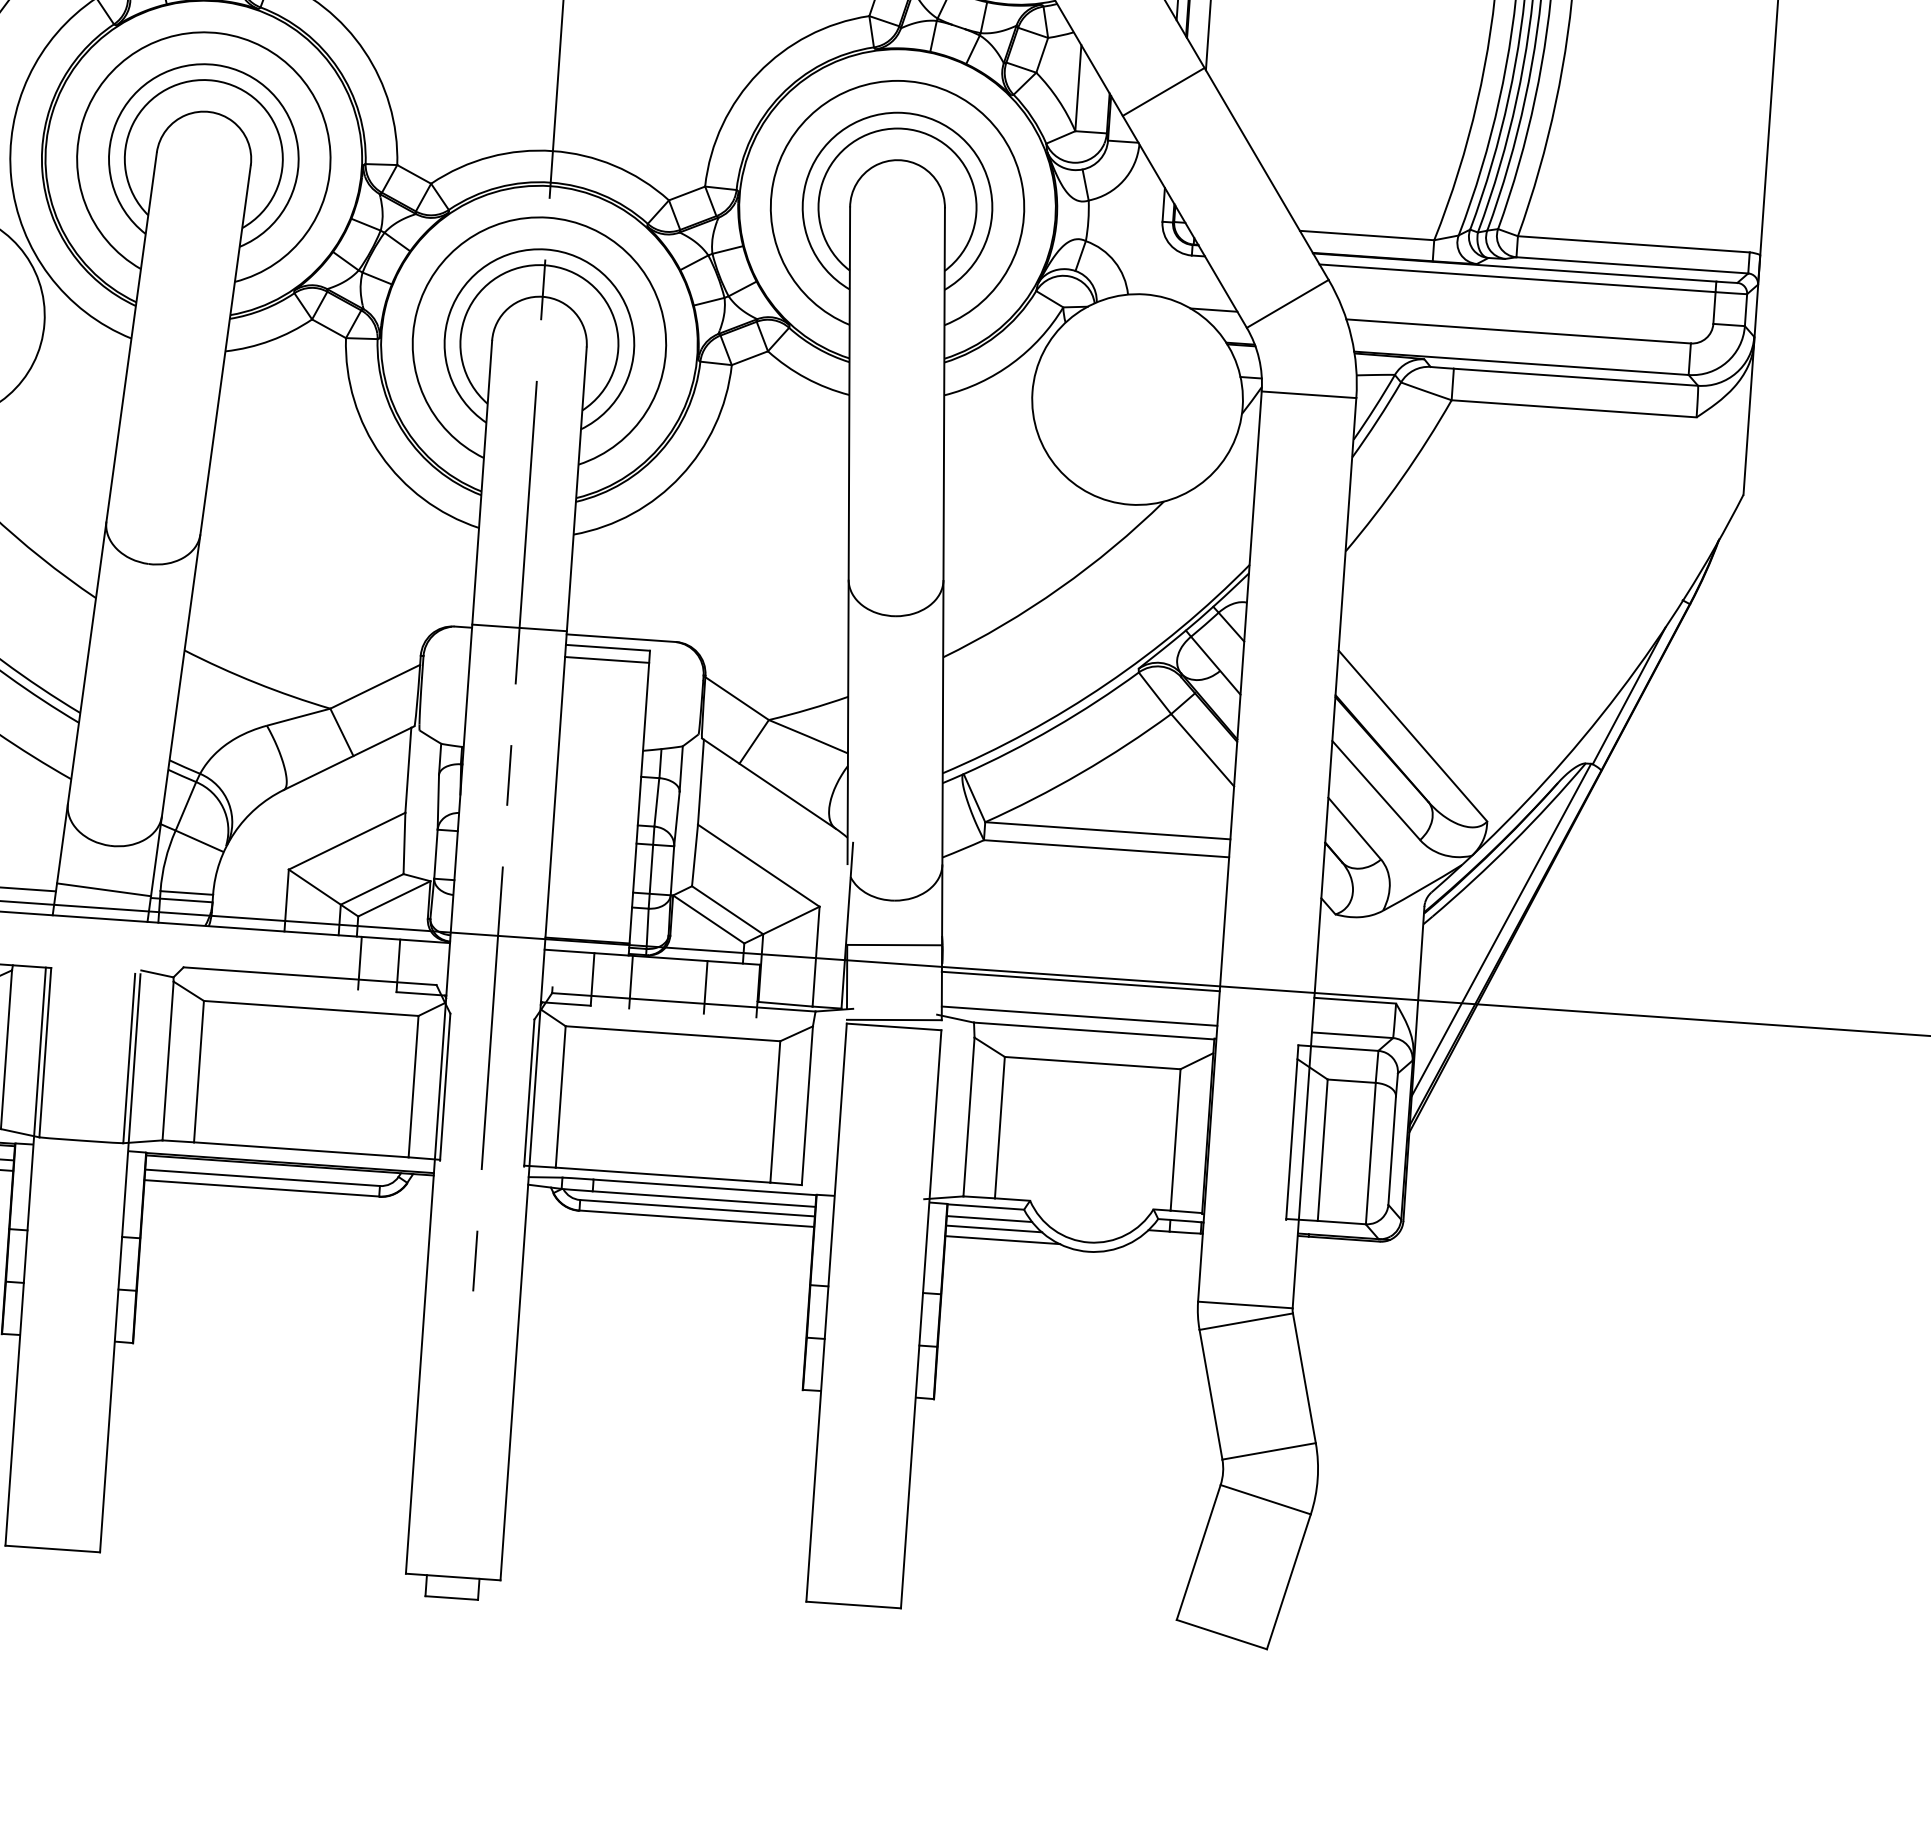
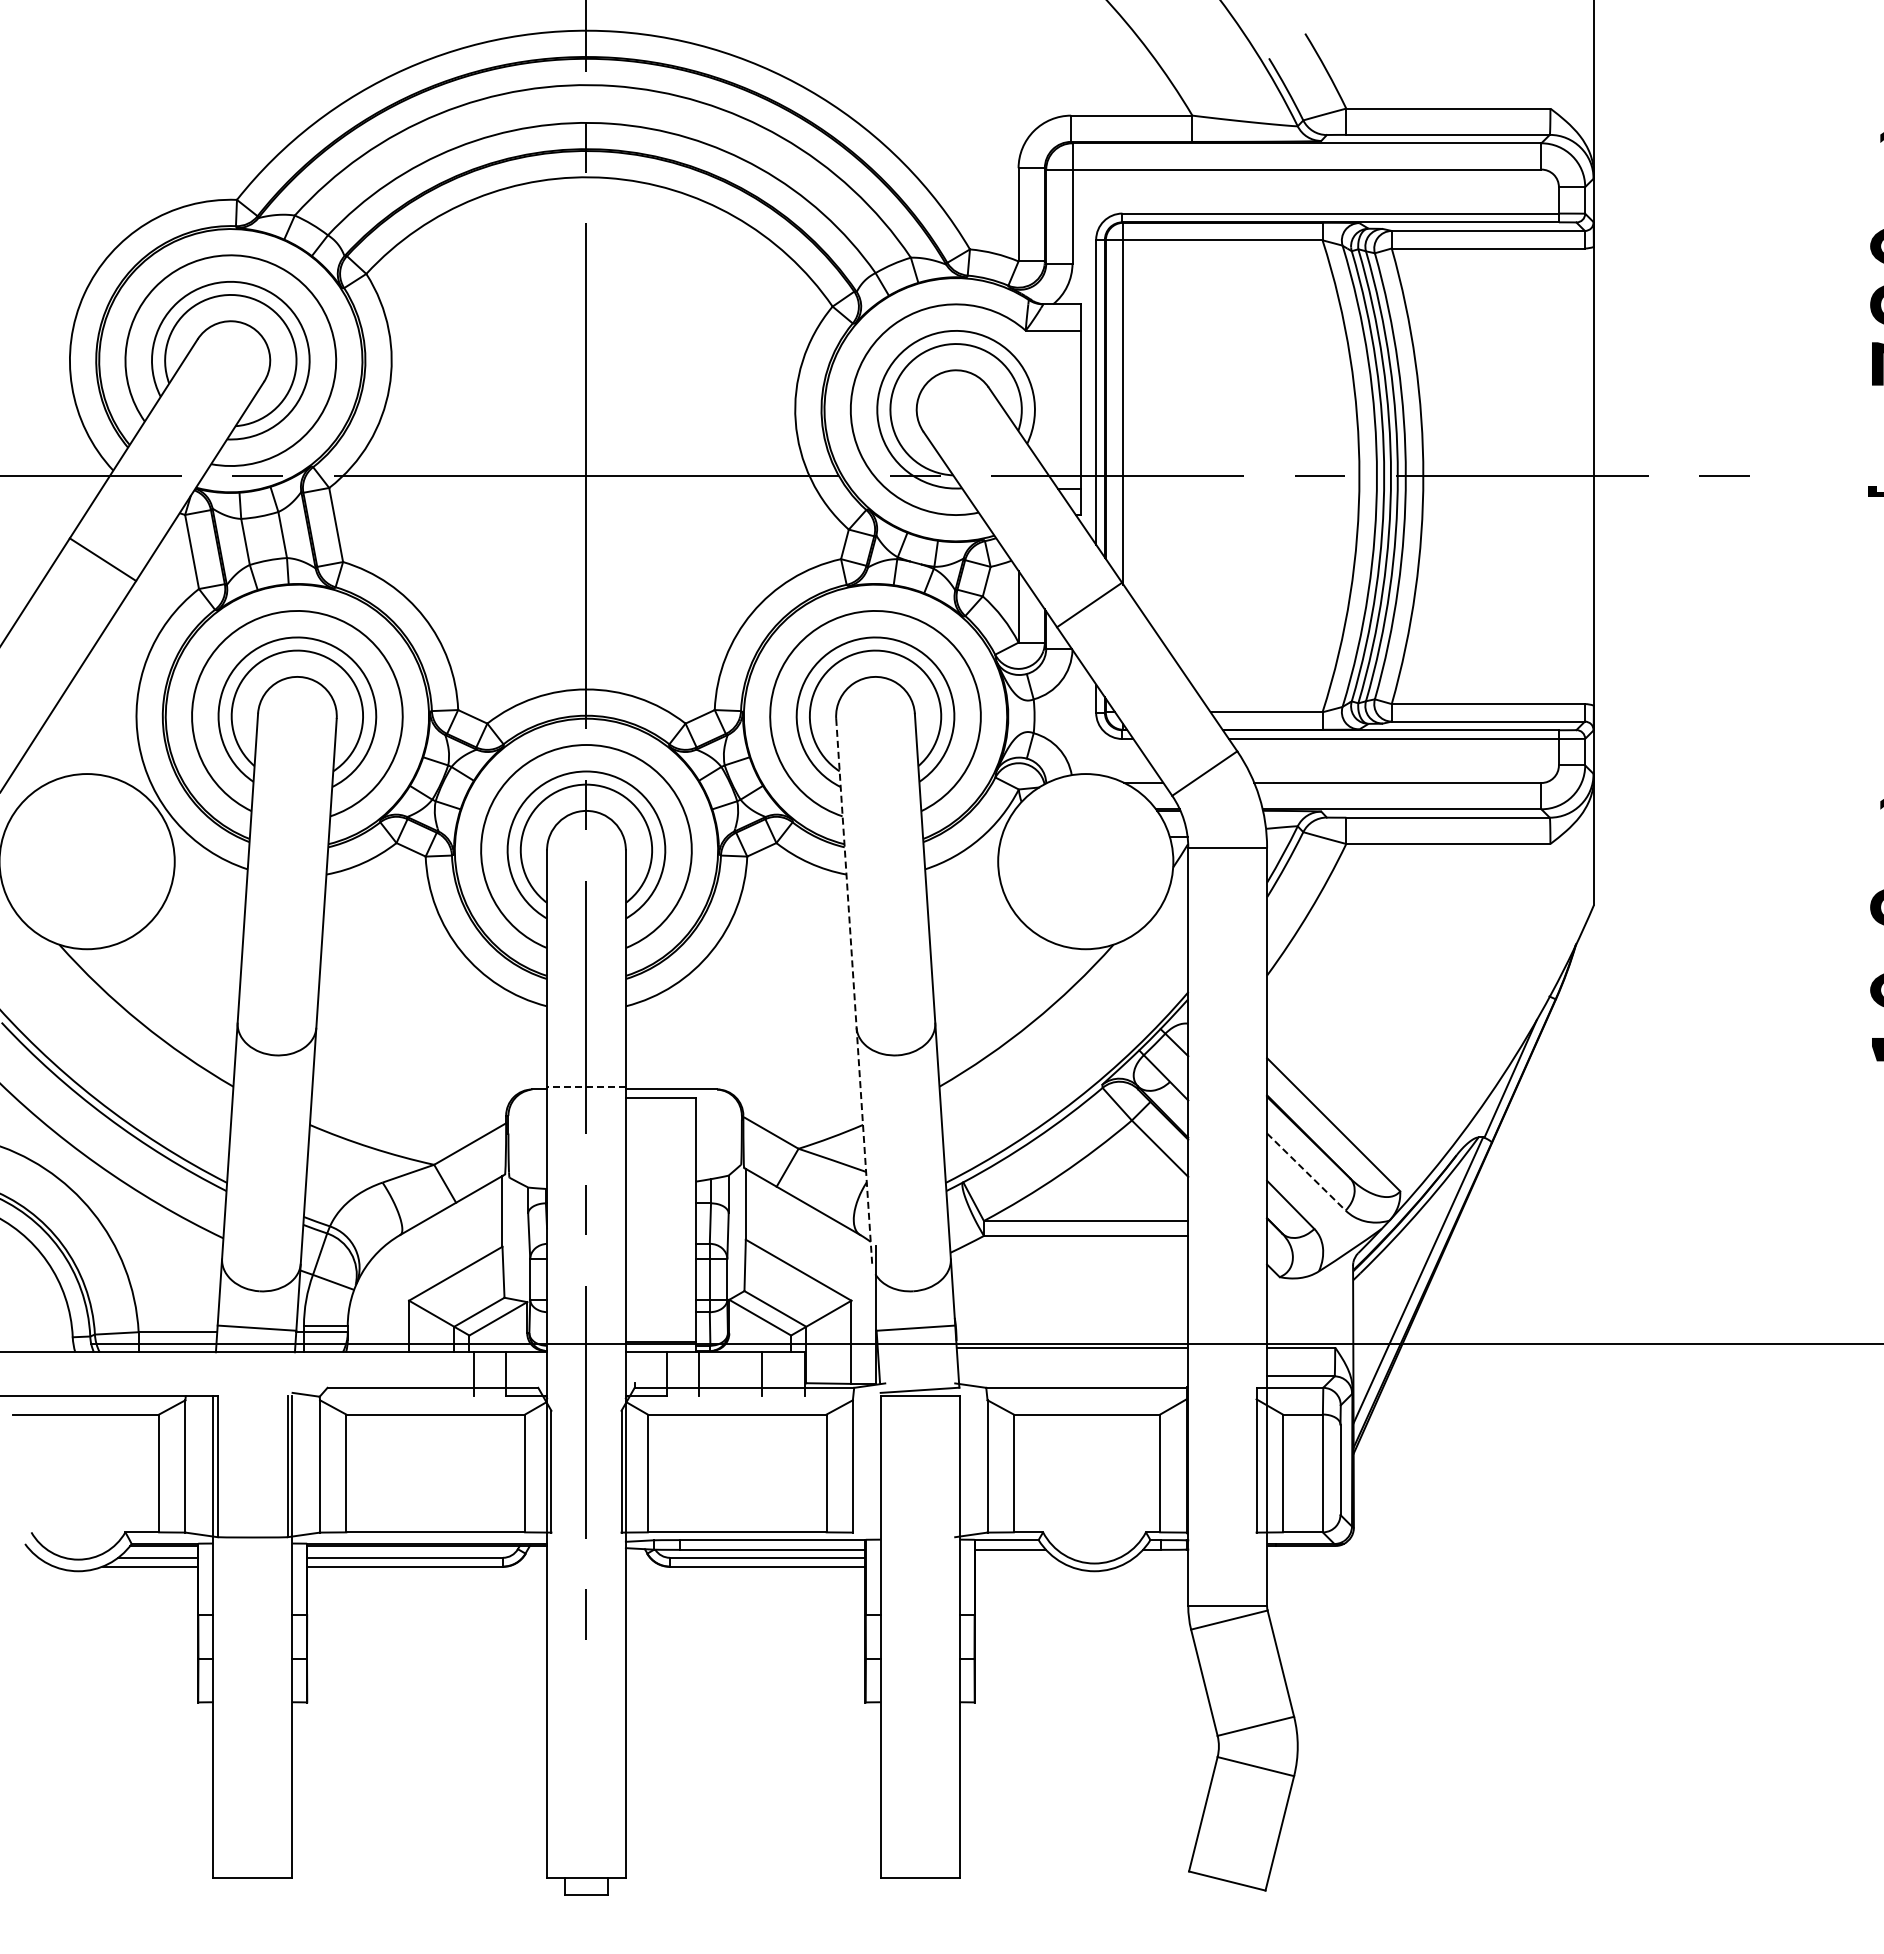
line: (849, 535) -> (854, 991), solid -> dashed
line: (518, 627) -> (585, 1086), solid -> dashed
line: (606, 660) -> (660, 1108), removed
line: (1376, 791) -> (1306, 1172), solid -> dashed
line: (1079, 1016) -> (1073, 1376), removed
line: (993, 1228) -> (1014, 1557), removed
line: (1002, 1240) -> (1022, 1566), removed

